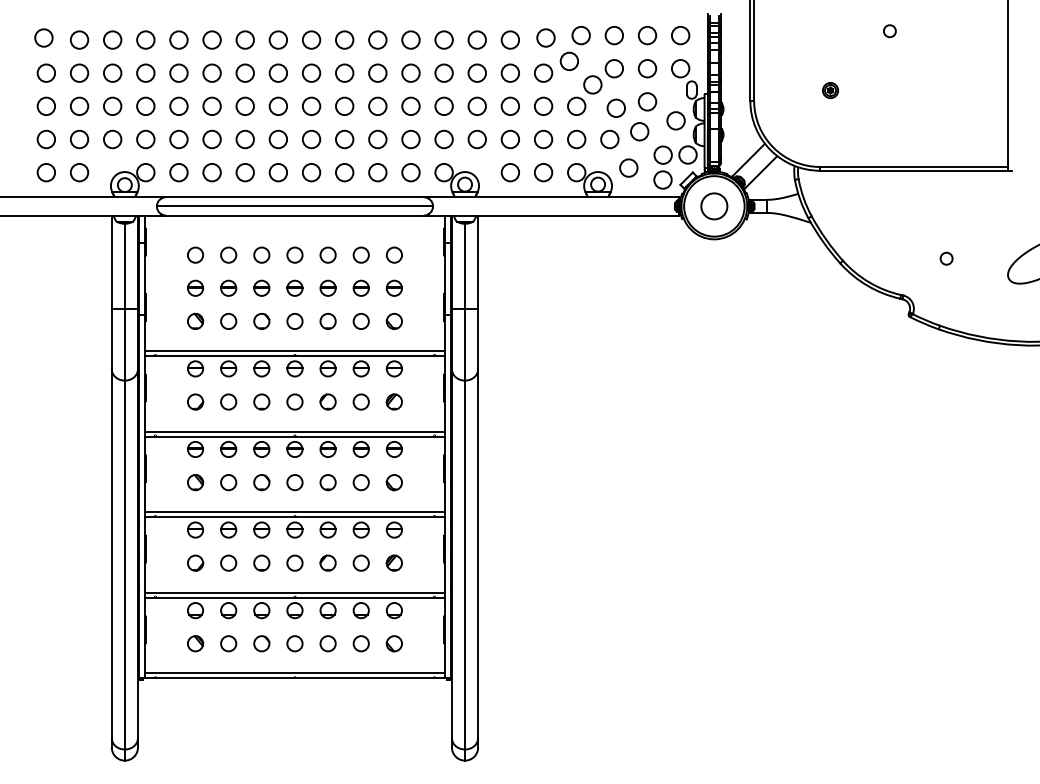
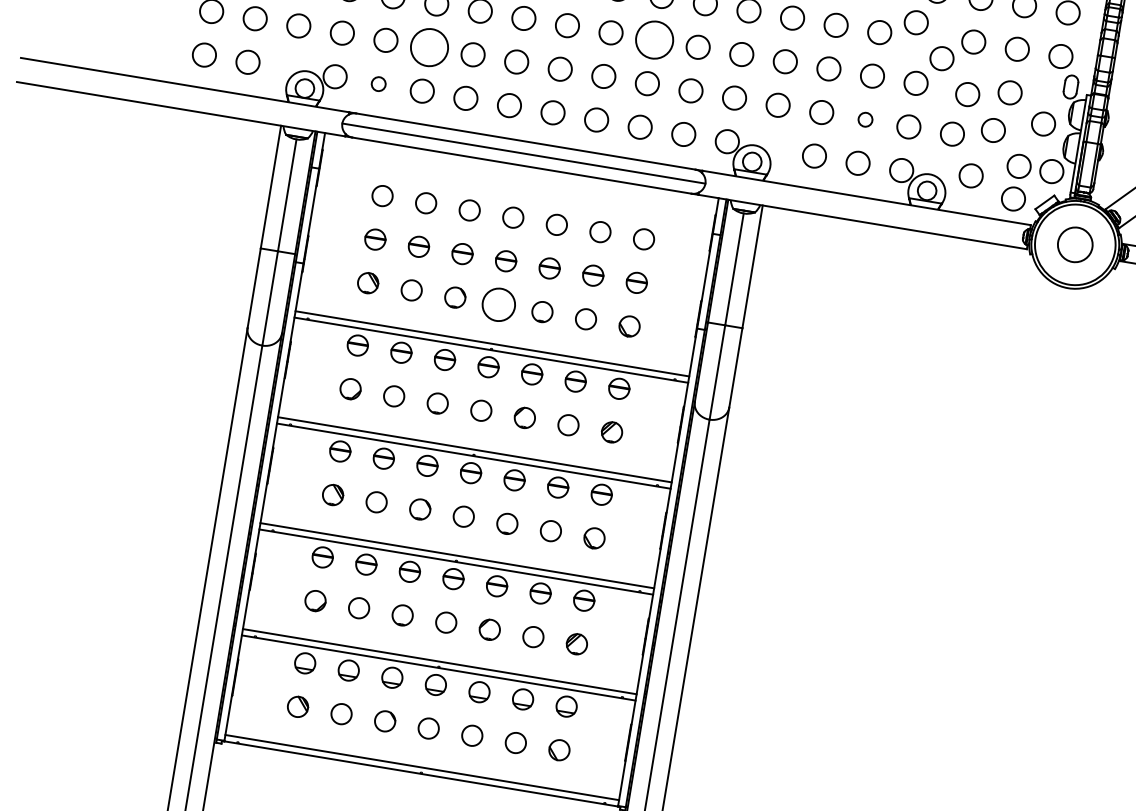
circle: (377, 106) -> (654, 40), size x1.6
circle: (211, 139) -> (428, 47), size x1.6
circle: (543, 139) -> (865, 119), size x0.6
circle: (178, 172) -> (378, 83), size x0.6
circle: (294, 321) -> (498, 304), size x1.6

